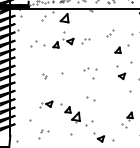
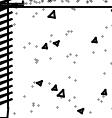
part: (110, 33) -> (88, 26), removed
part: (52, 39) -> (41, 41), moved
part: (122, 76) -> (98, 61), removed

